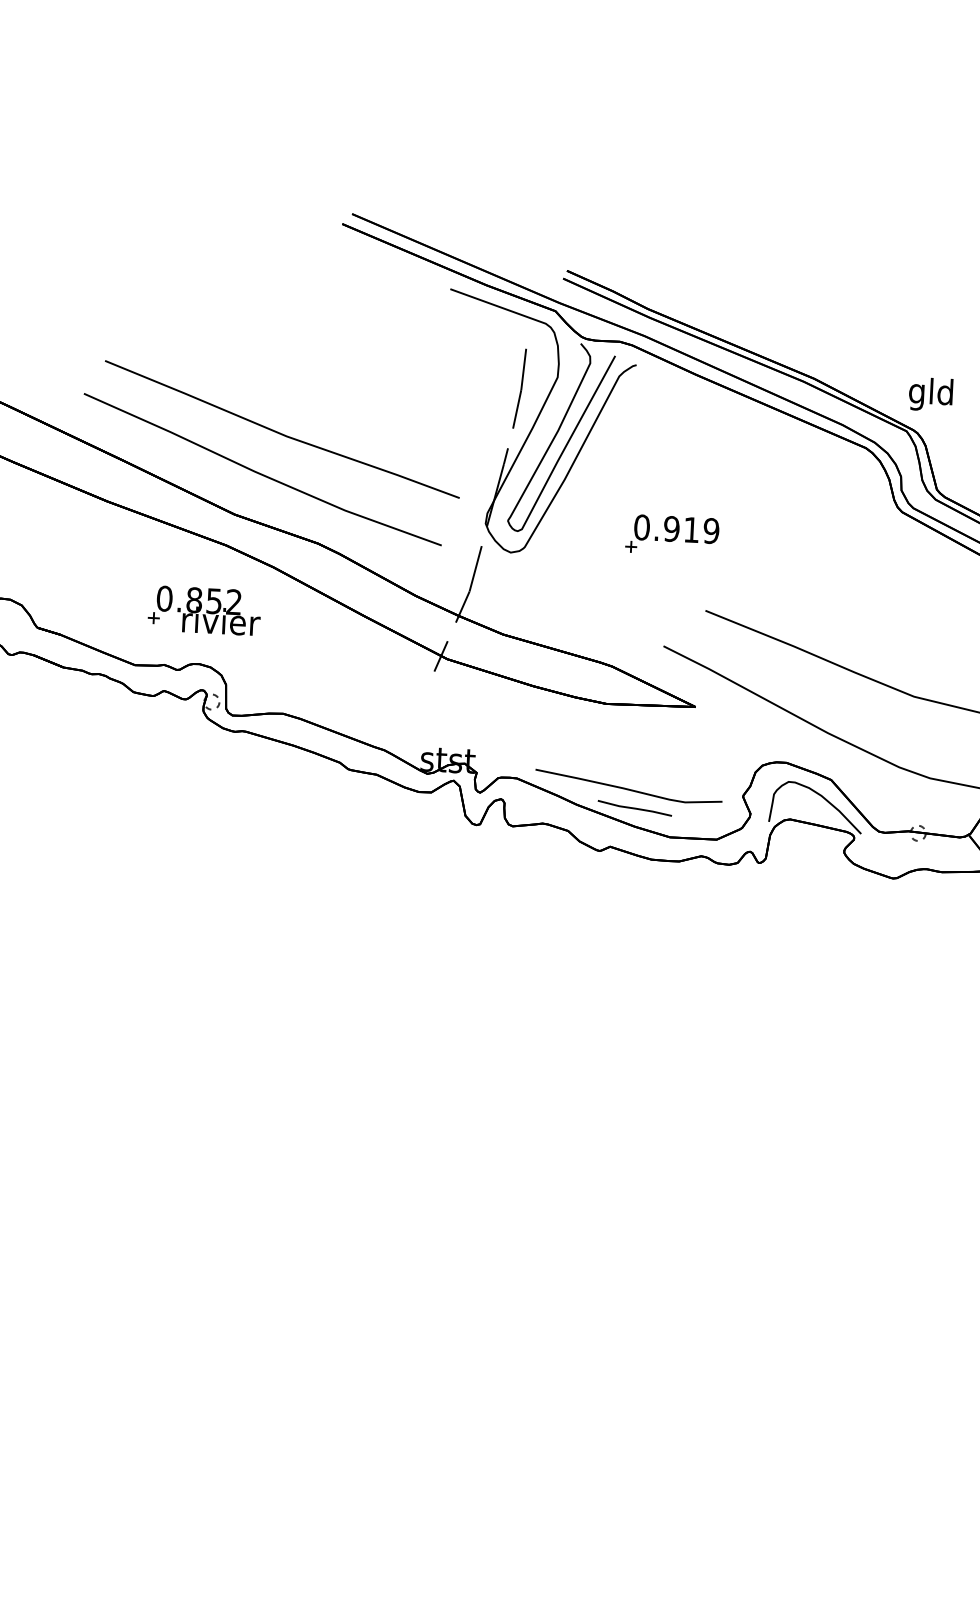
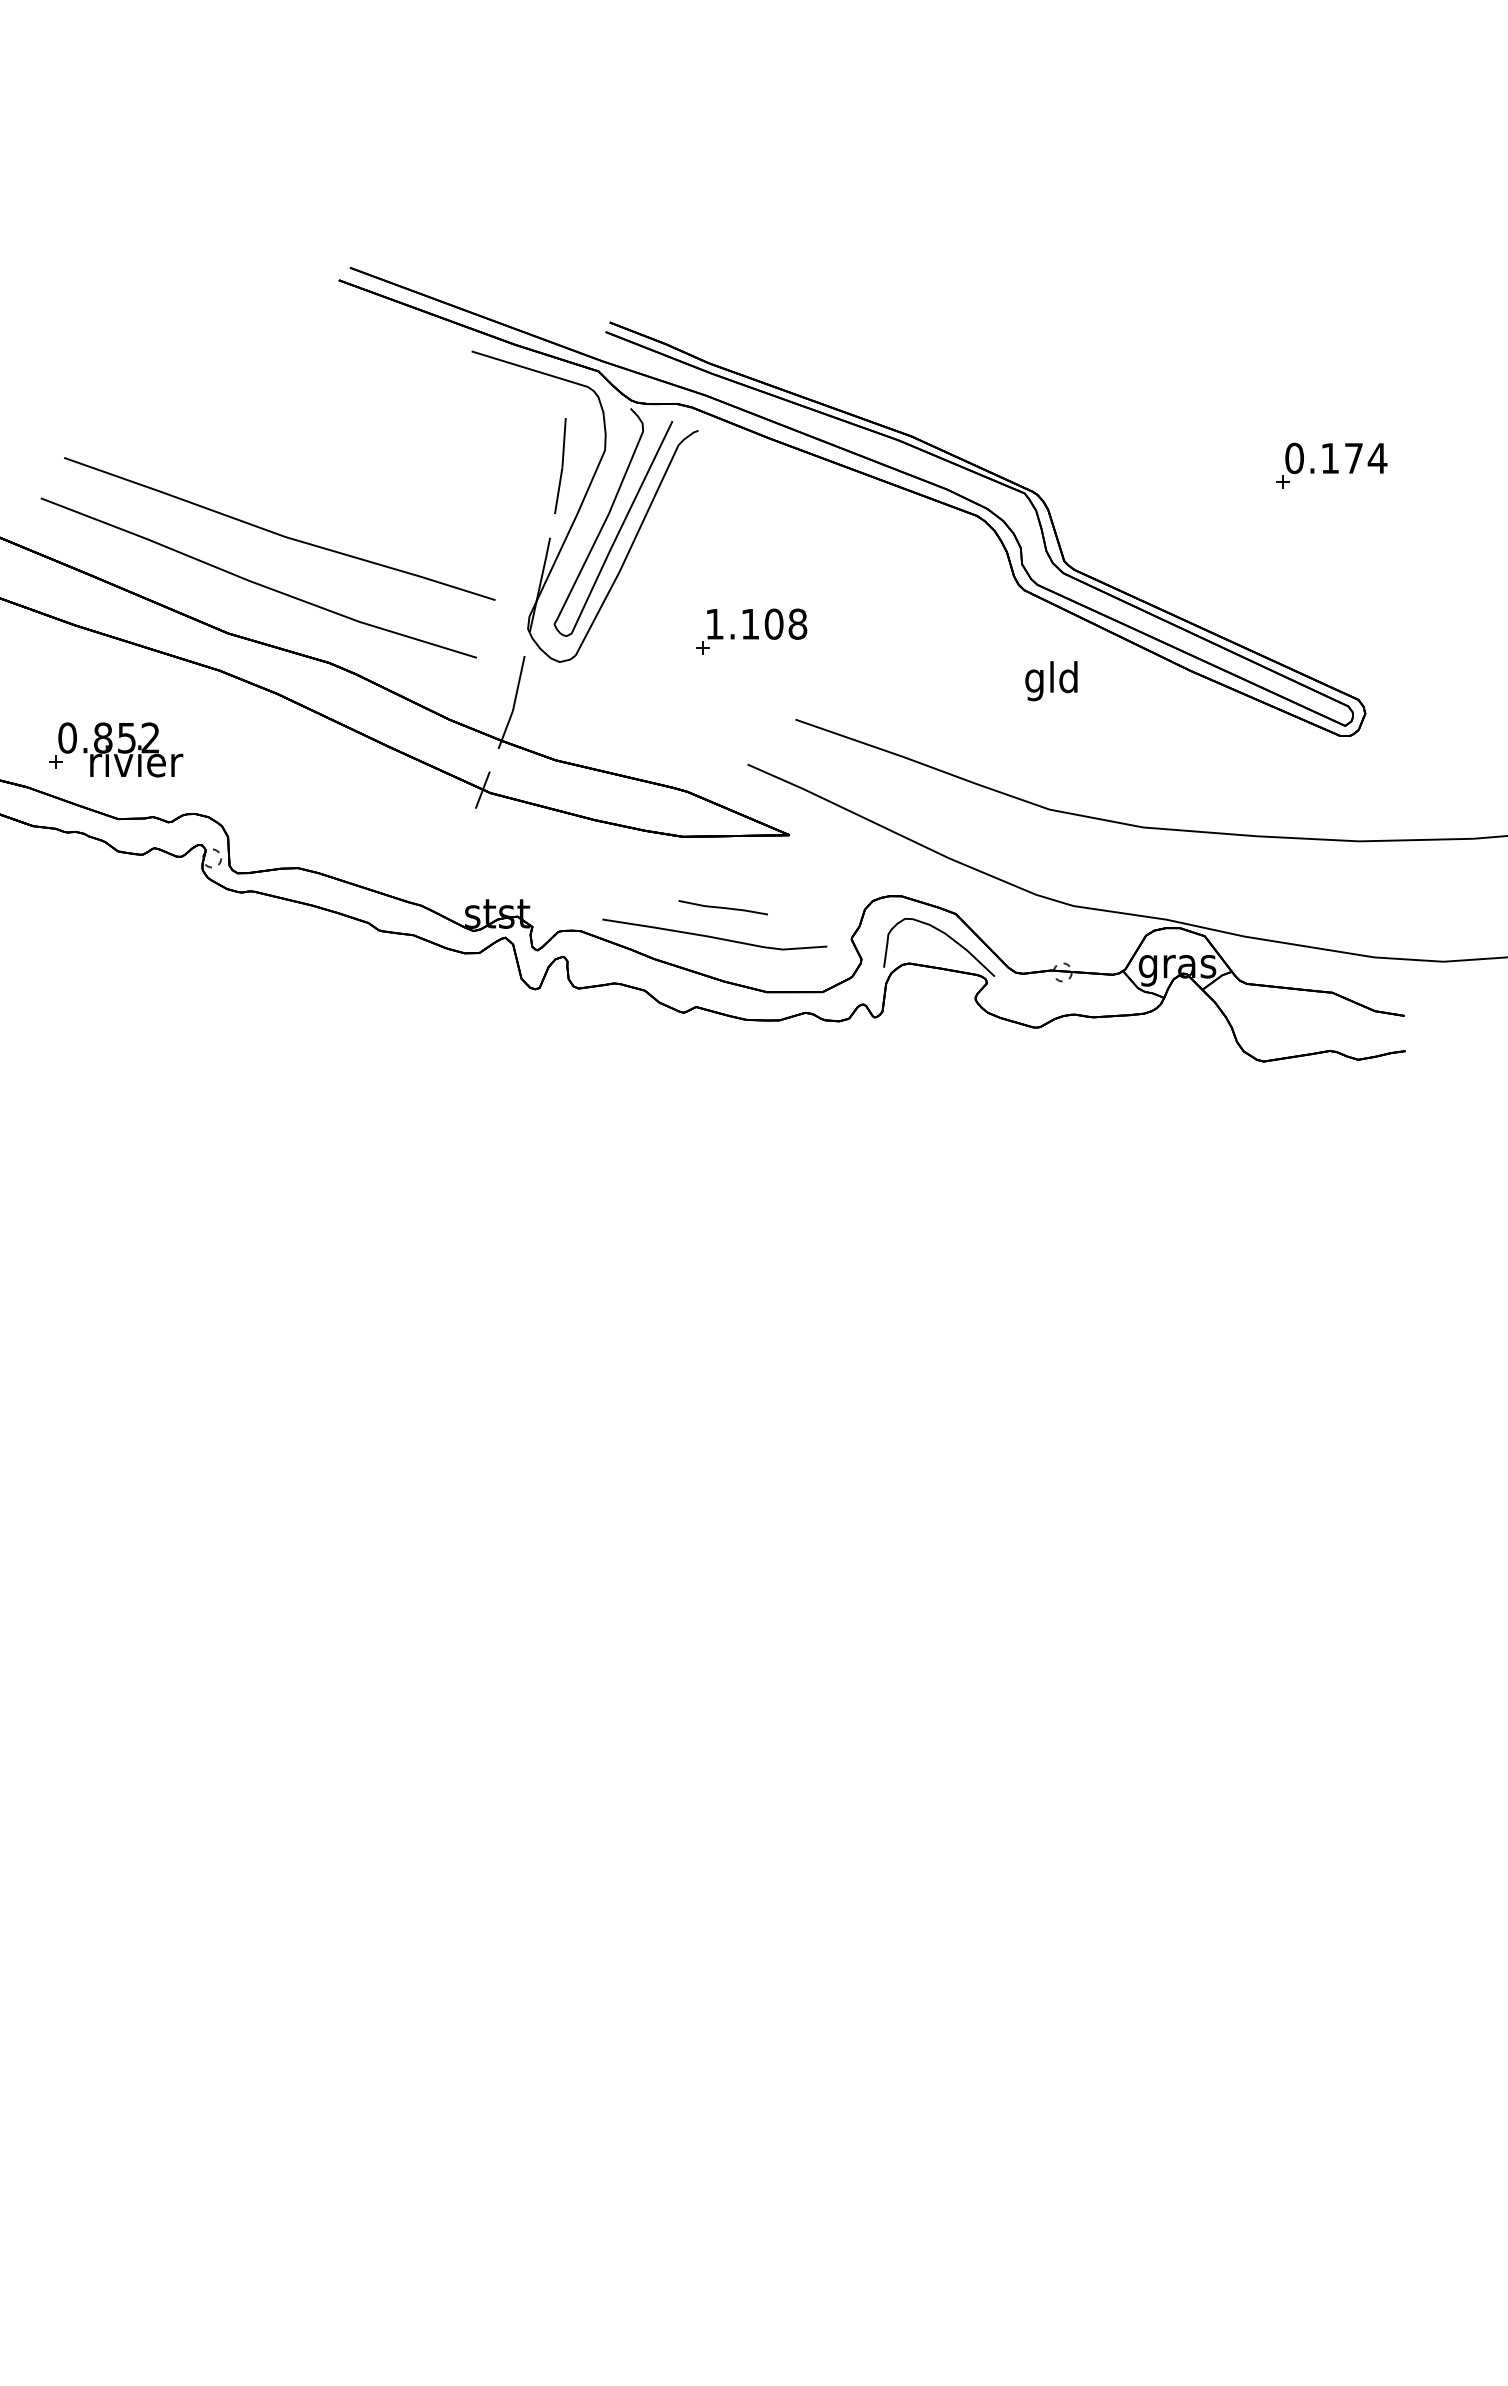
text: (930, 394) -> (1051, 681), moved
text: (676, 528) -> (756, 623), 0.919 -> 1.108
part: (205, 610) -> (116, 749), moved
line: (634, 808) -> (722, 907), moved

